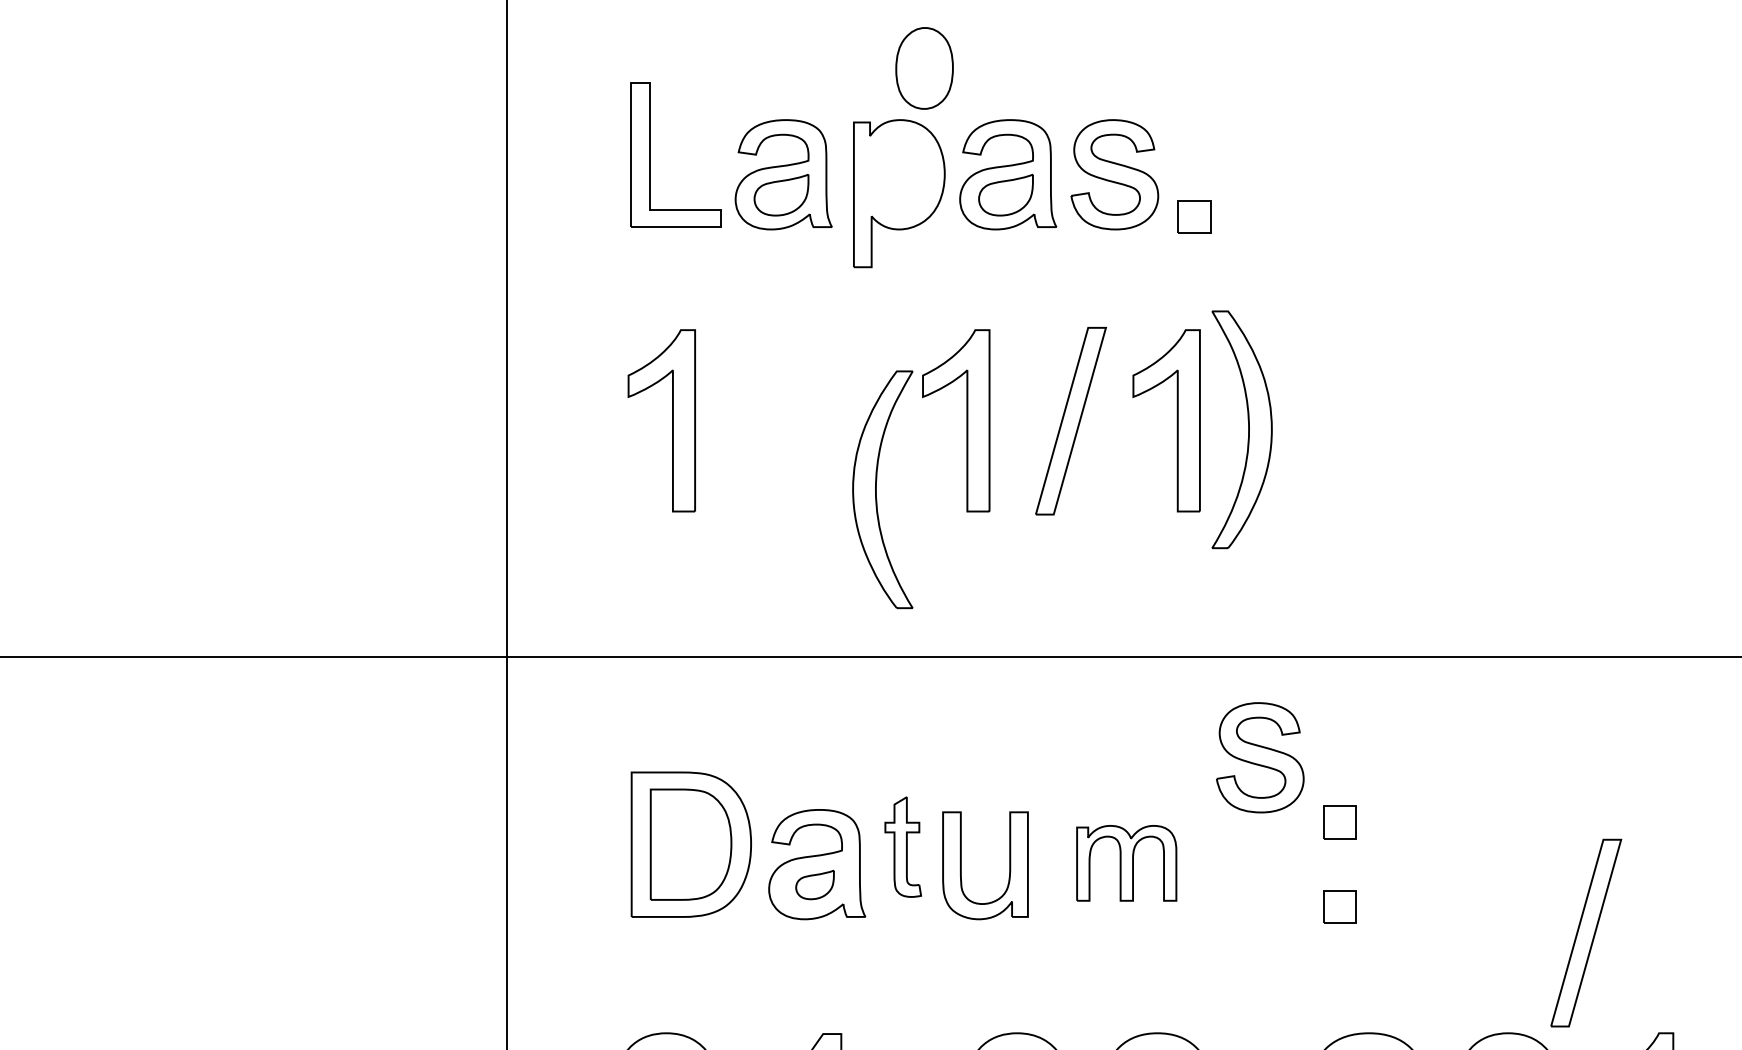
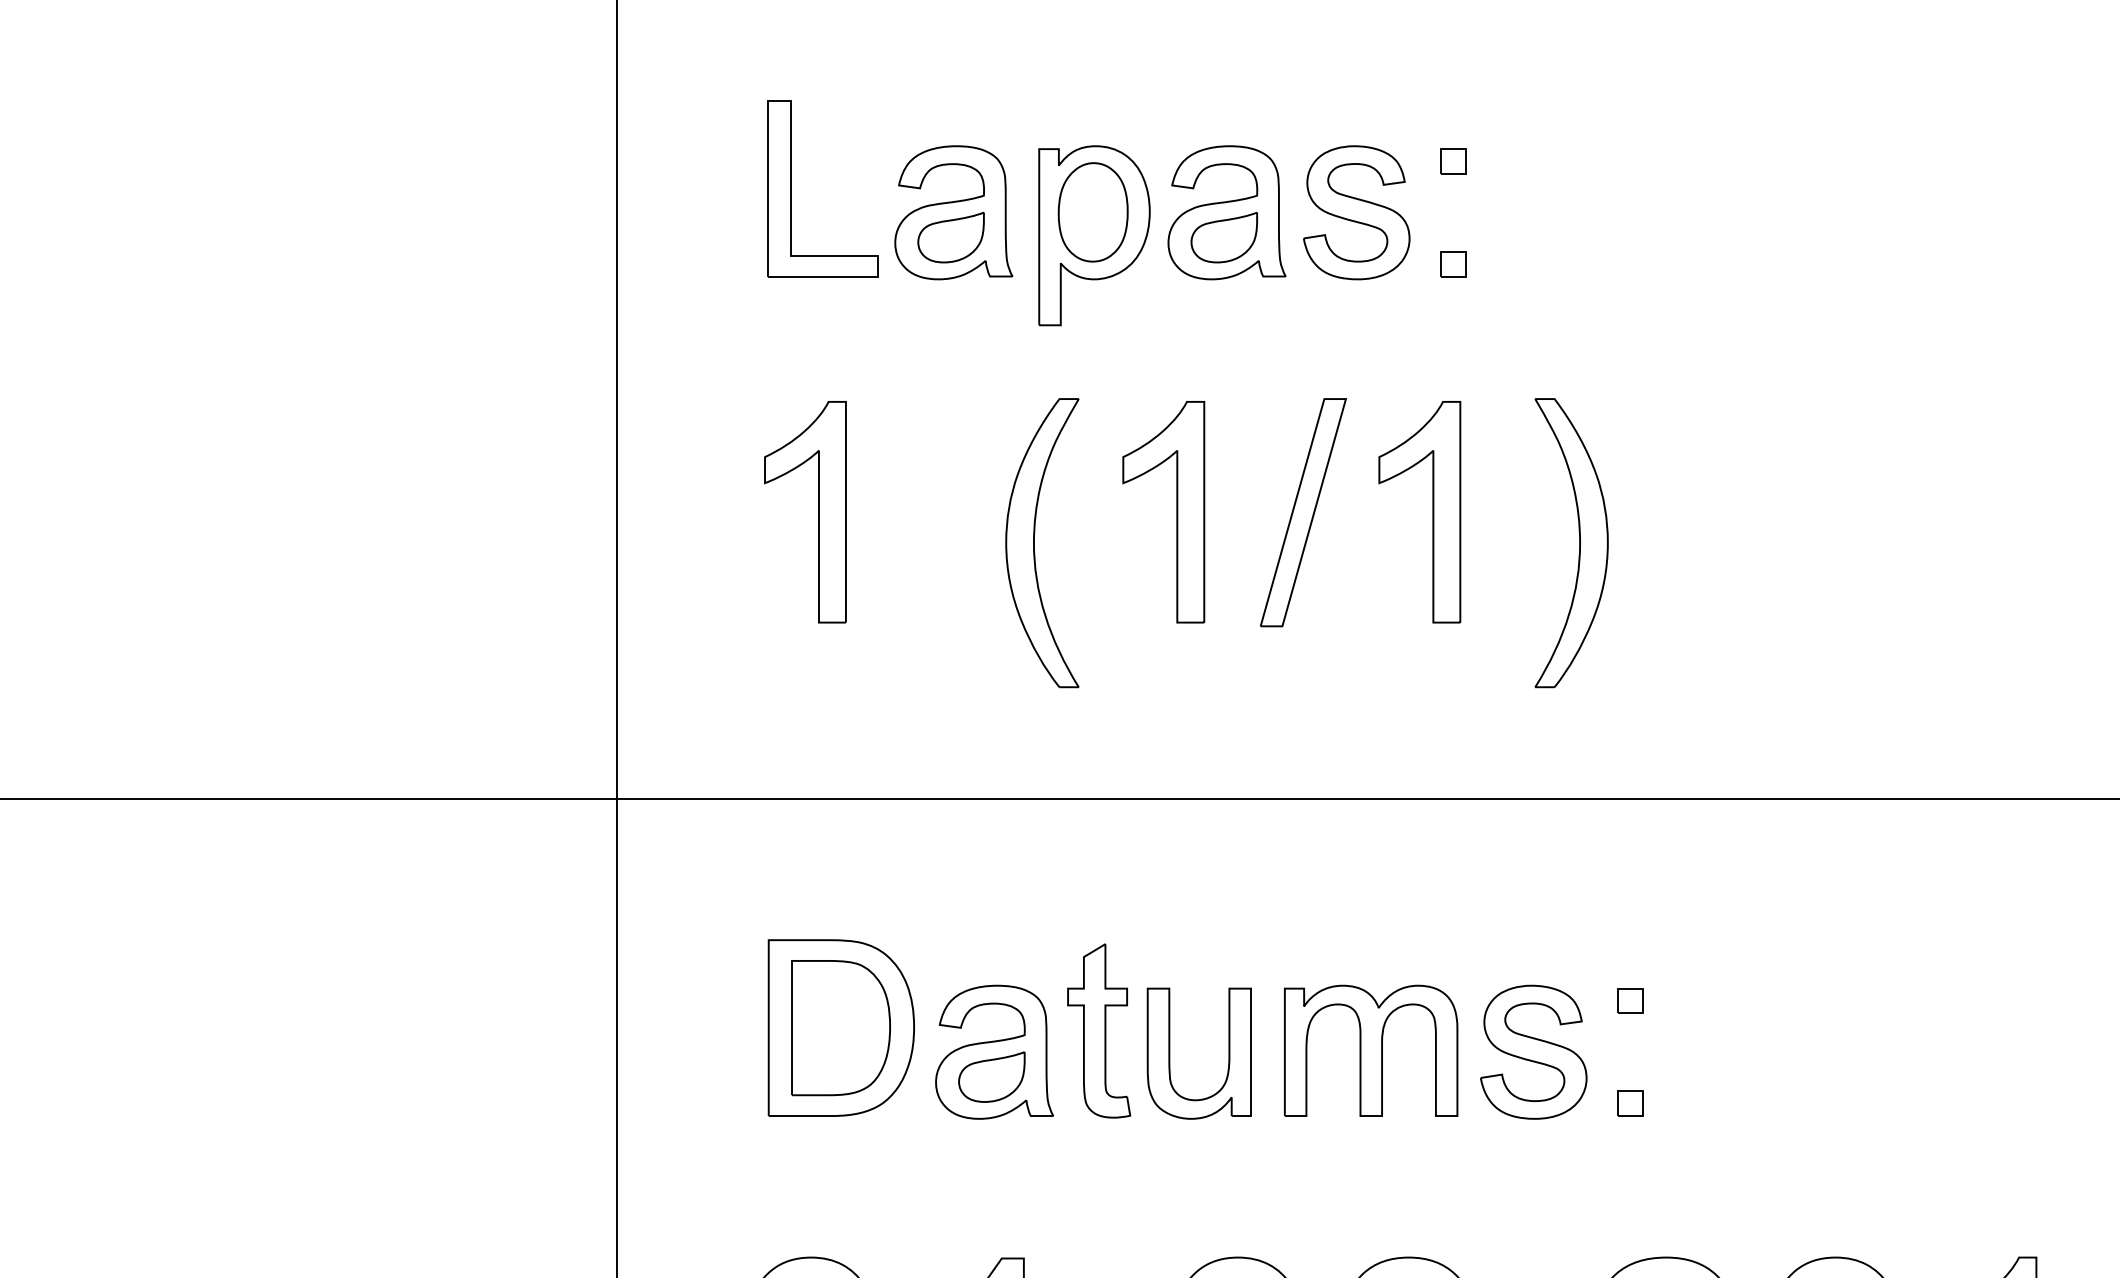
part: (923, 68) -> (1092, 212), moved
part: (1194, 132) -> (1453, 161), added
part: (1194, 217) -> (1453, 264), size x0.62
part: (1248, 430) -> (1579, 543), moved
part: (876, 490) -> (1034, 543), moved
part: (1260, 757) -> (1533, 1051), moved
part: (1339, 822) -> (1630, 1000), size x0.62
part: (903, 846) -> (1099, 1030), size x1.43
part: (1126, 863) -> (1371, 1050), size x1.43
part: (814, 884) -> (991, 1076), size x1.43
part: (1339, 906) -> (1630, 1103), size x0.62
part: (1586, 932) -> (1930, 1135), removed

